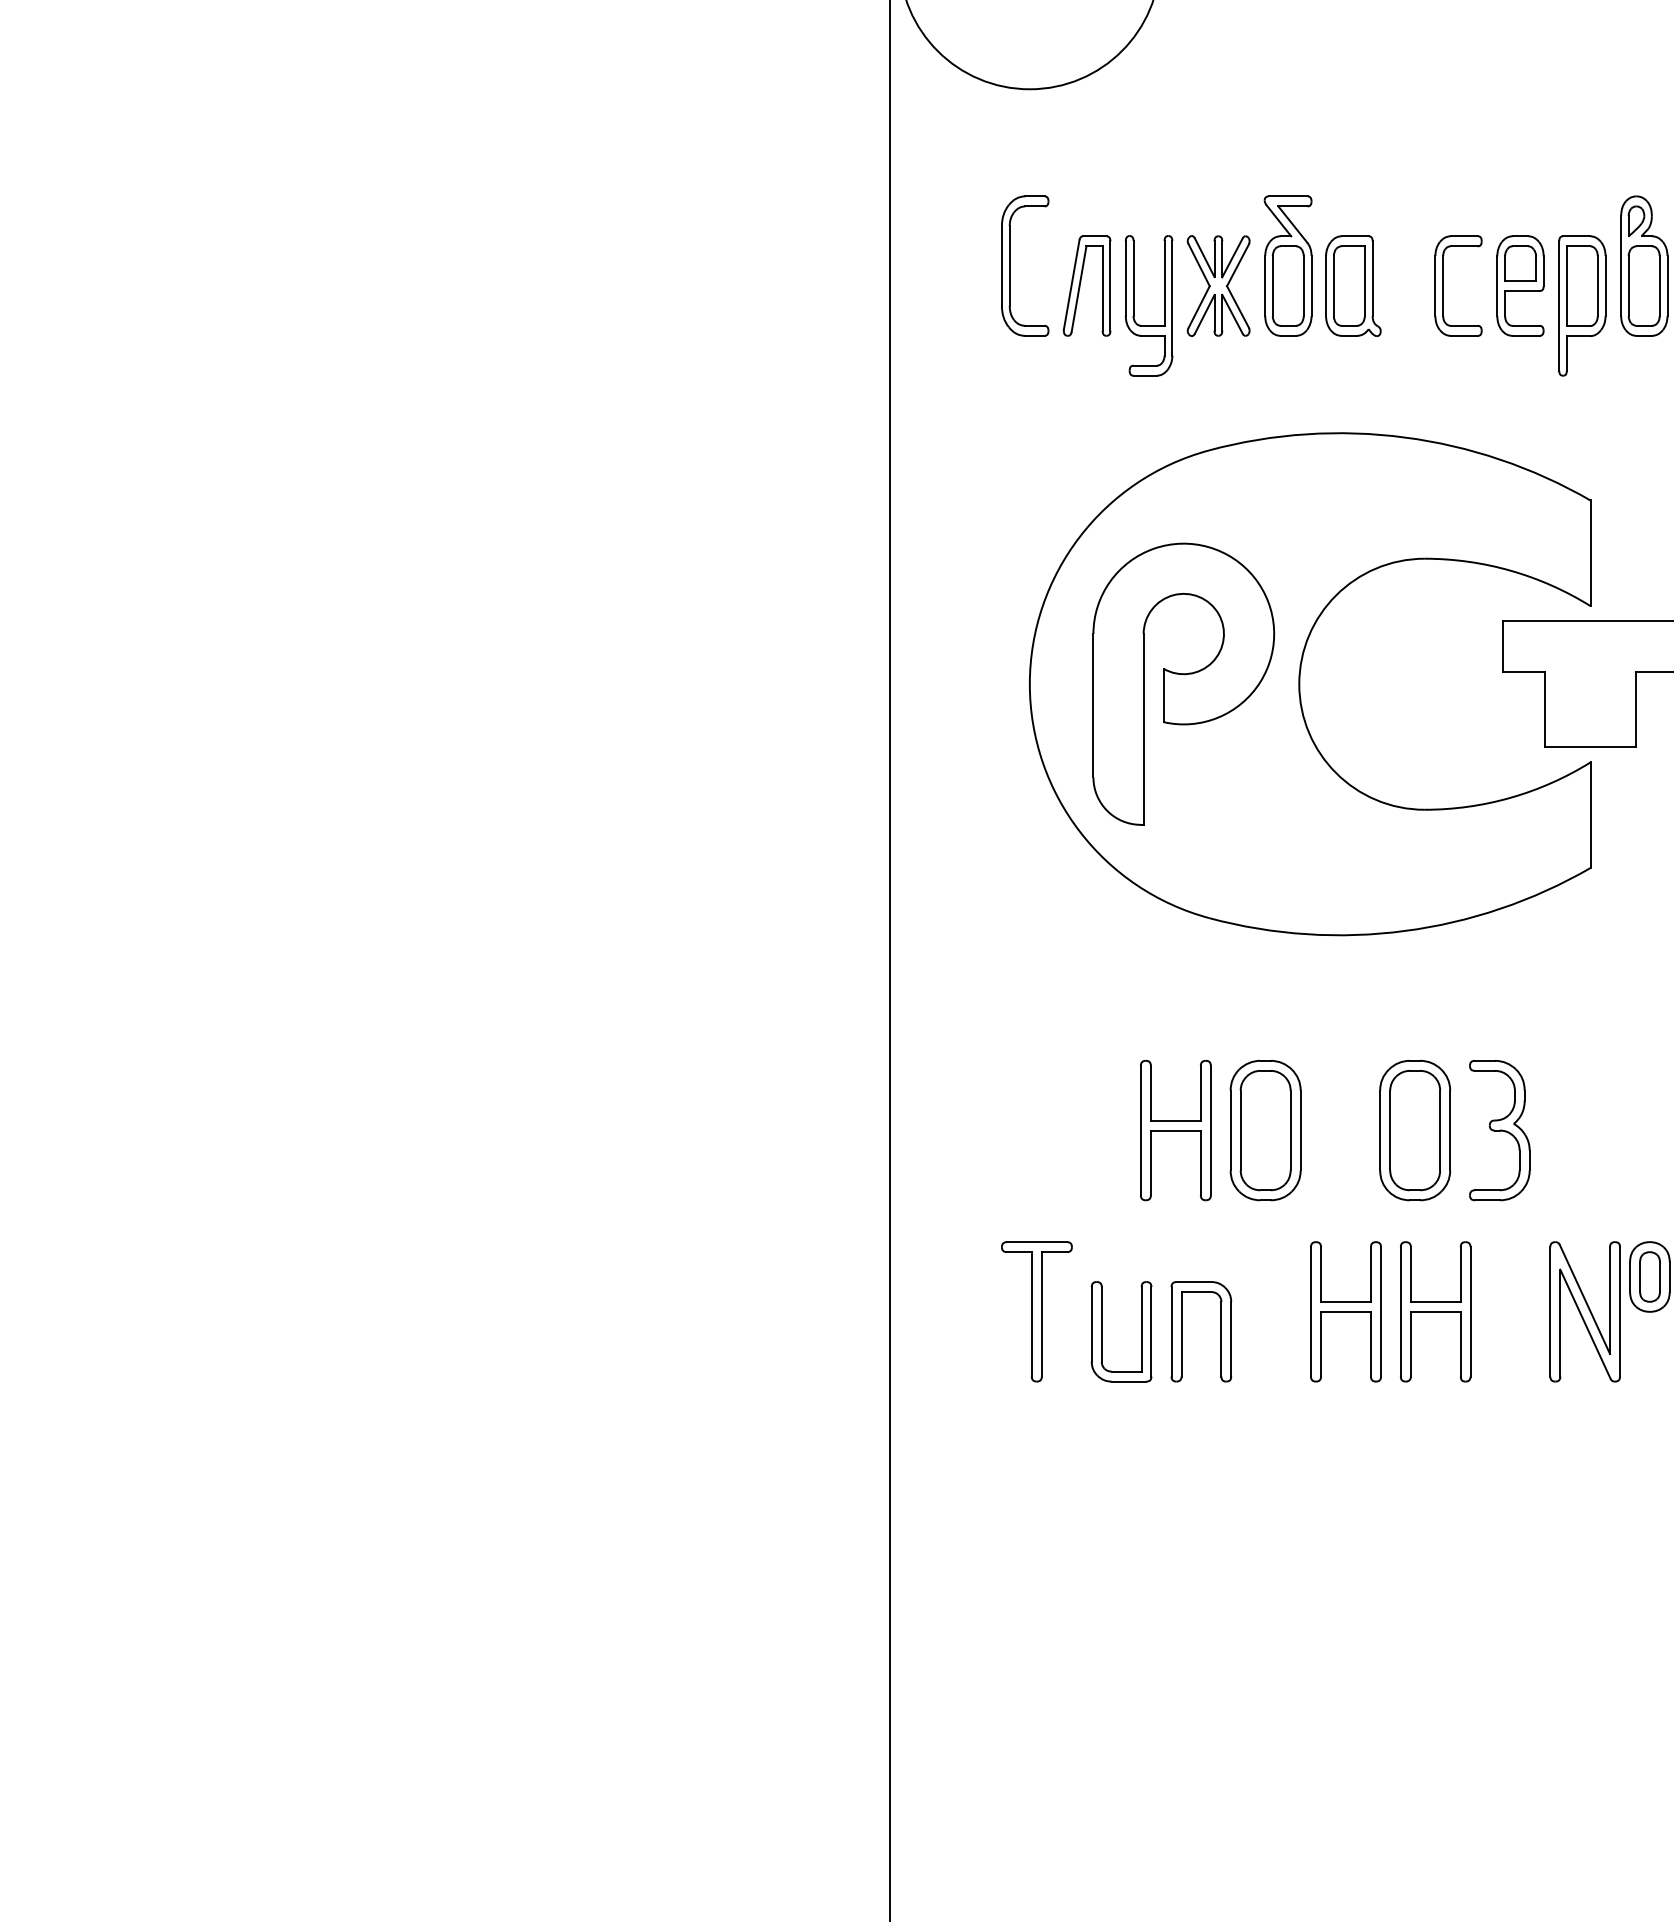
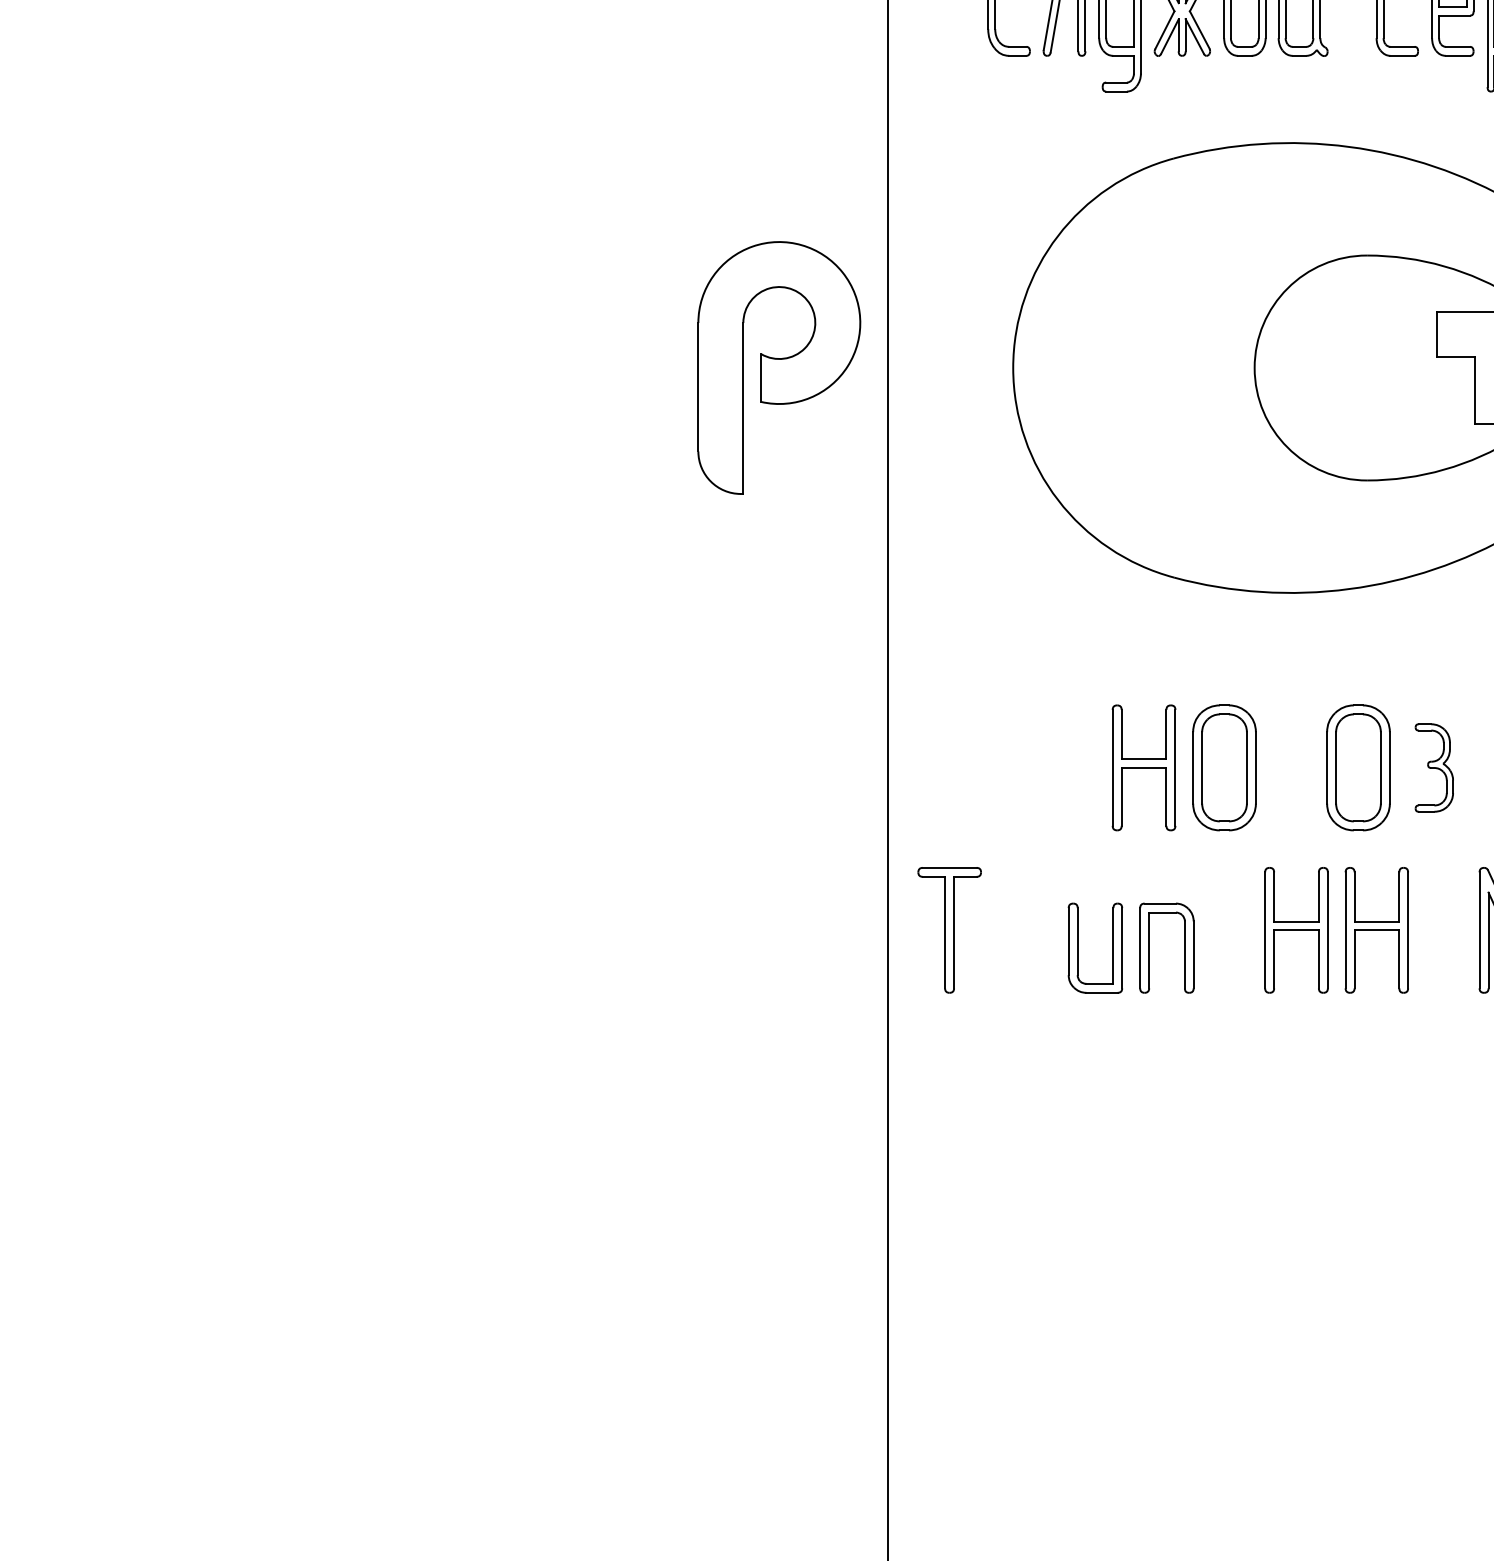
part: (1183, 683) -> (779, 367), moved
part: (1499, 1130) -> (1434, 767), size x0.7
part: (1036, 1311) -> (949, 930), moved

